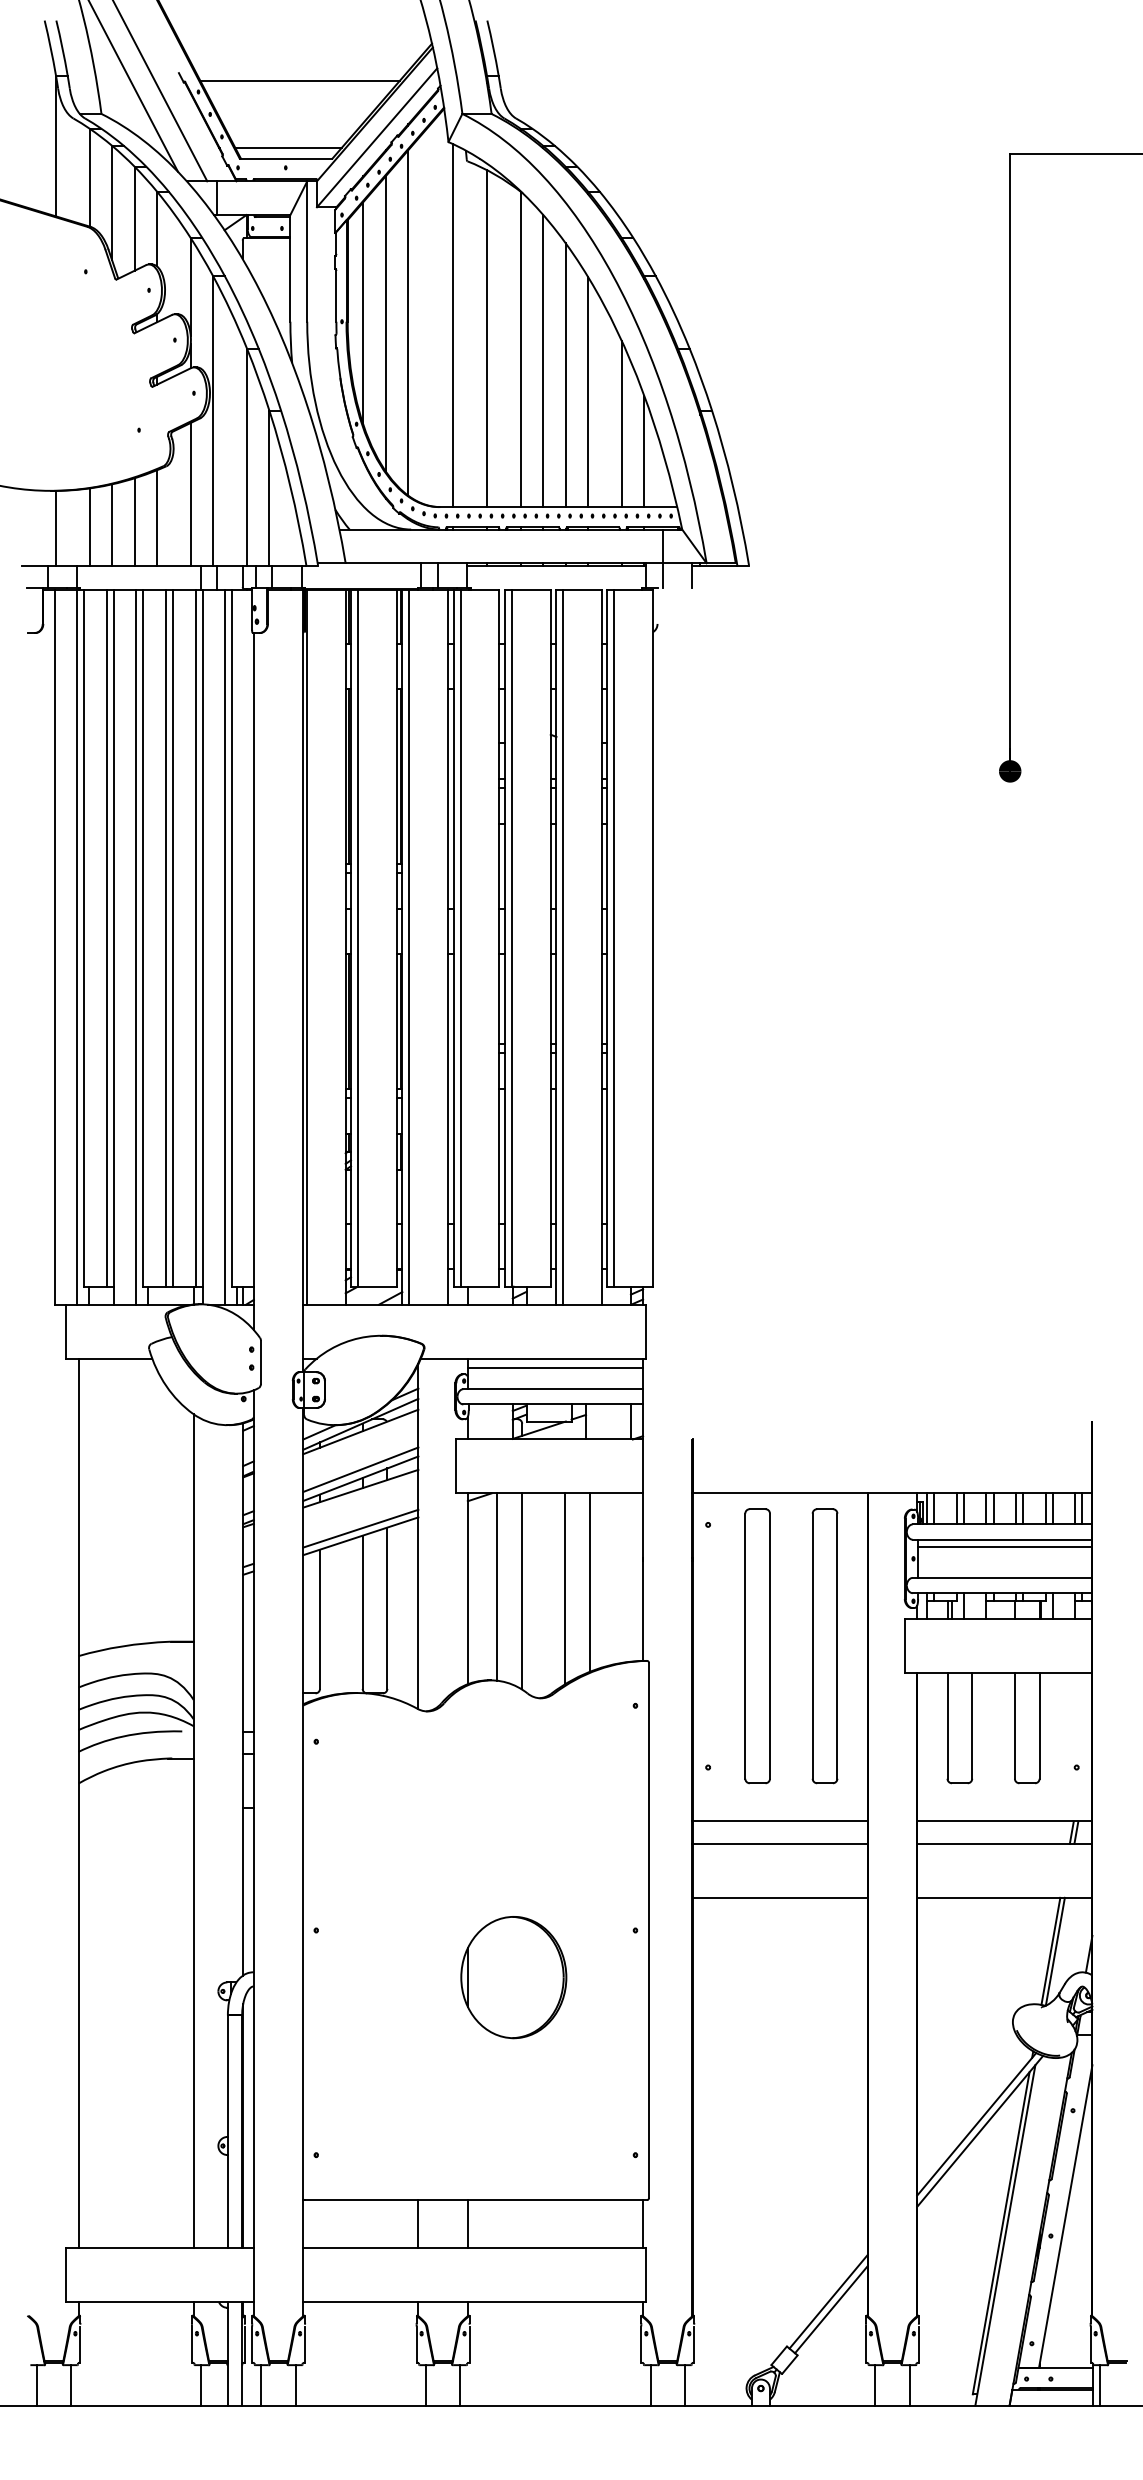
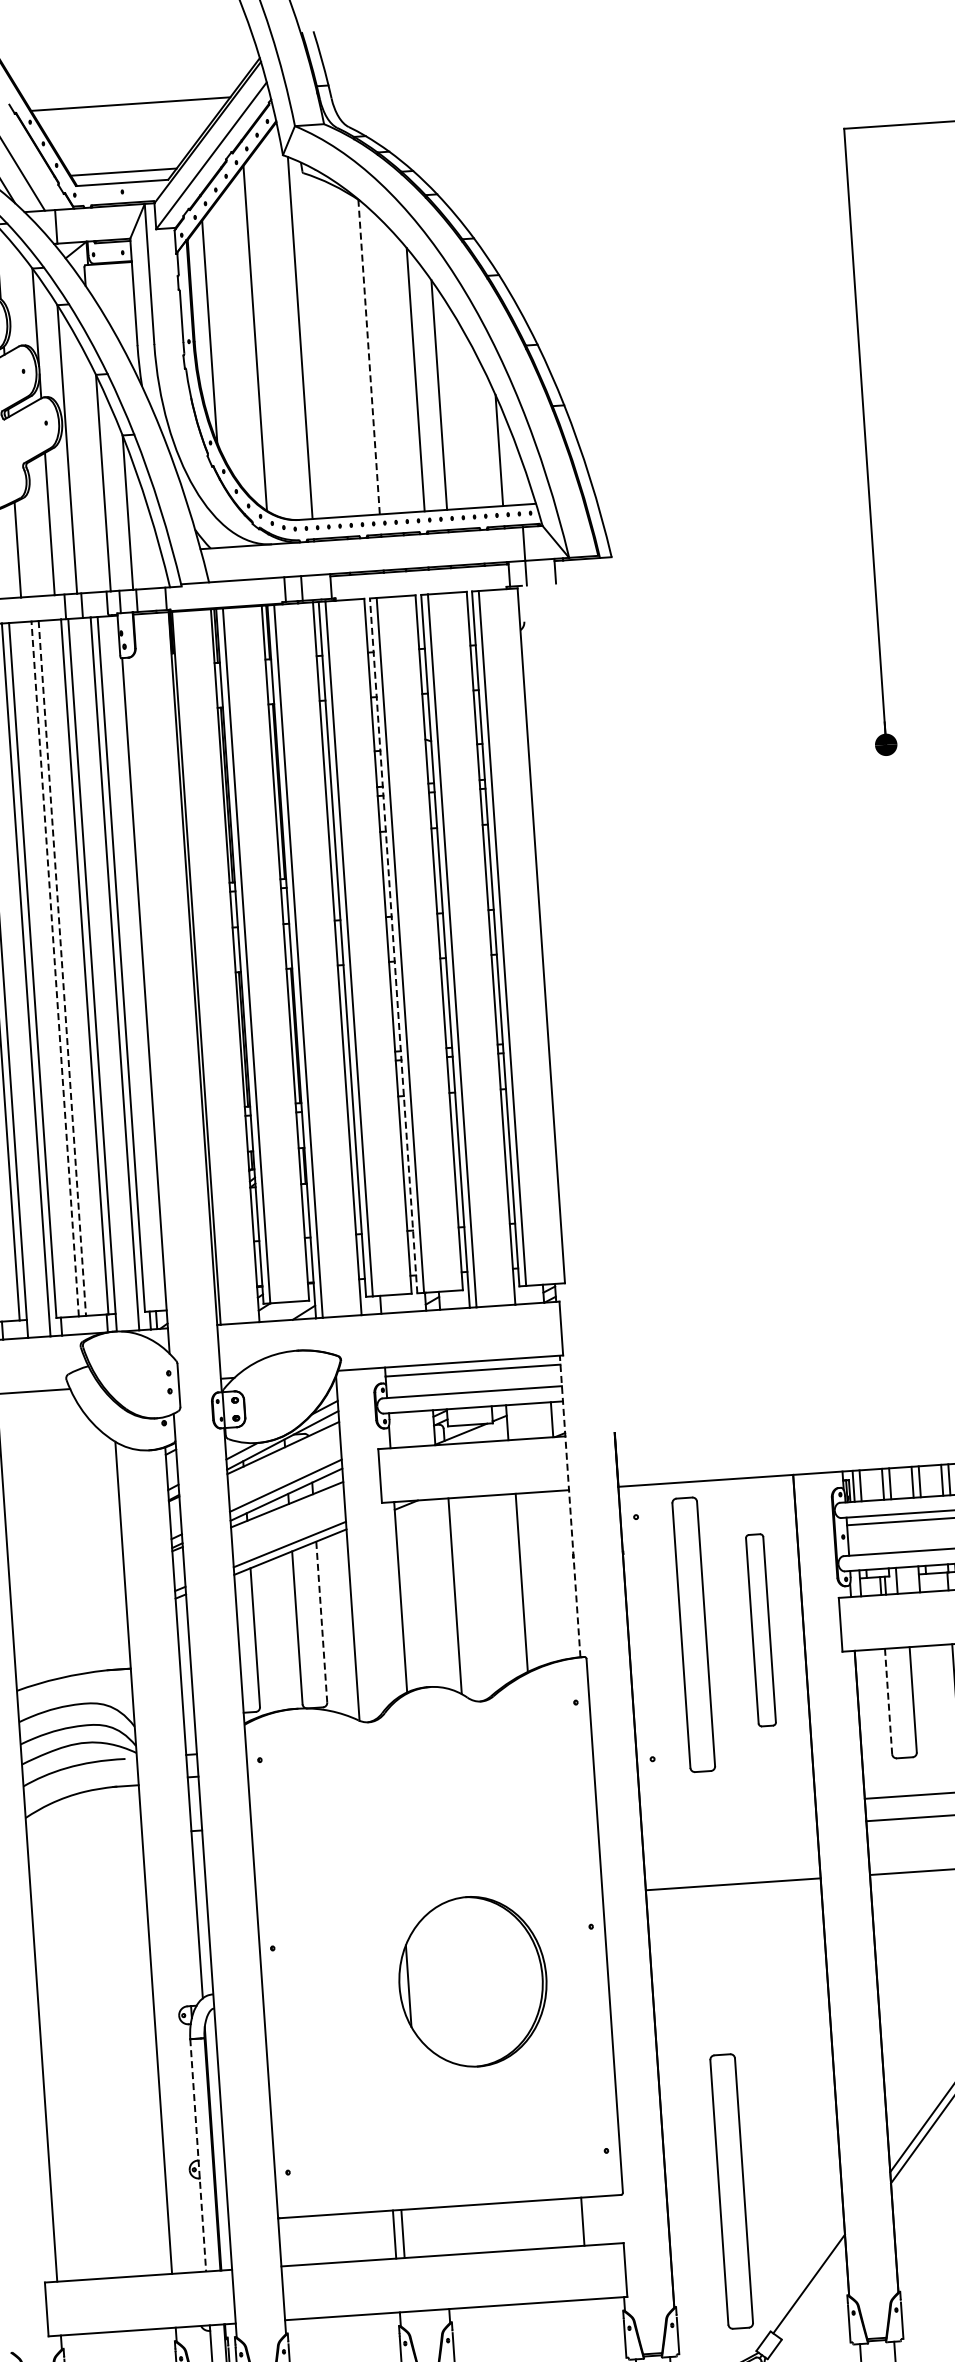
line: (385, 323) -> (232, 340), removed
line: (486, 338) -> (334, 348), removed
line: (520, 349) -> (368, 357), solid -> dashed
line: (543, 360) -> (392, 366), removed
line: (621, 423) -> (474, 424), removed
line: (165, 937) -> (54, 968), solid -> dashed
line: (505, 937) -> (393, 944), solid -> dashed
line: (173, 938) -> (62, 968), solid -> dashed
line: (643, 1509) -> (570, 1506), solid -> dashed
line: (497, 1586) -> (430, 1592), removed
line: (564, 1588) -> (497, 1590), removed
line: (387, 1608) -> (321, 1622), solid -> dashed
part: (824, 1646) -> (760, 1630), size x0.7
line: (947, 1725) -> (888, 1701), solid -> dashed
line: (779, 1821) -> (727, 1808), removed
line: (779, 1843) -> (728, 1830), removed
part: (513, 1977) -> (472, 1981), size x1.4
line: (227, 2132) -> (197, 2156), solid -> dashed
part: (757, 2204) -> (731, 2191), added
line: (467, 2224) -> (402, 2234), moved
line: (643, 2224) -> (583, 2221), moved
line: (831, 2309) -> (812, 2291), removed

